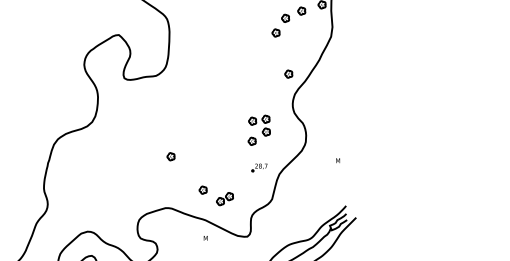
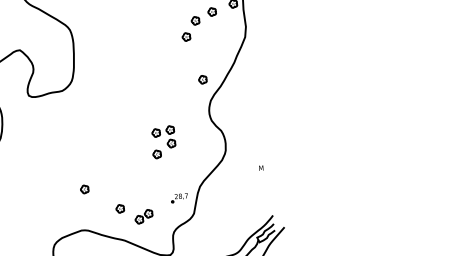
part: (258, 129) -> (163, 141), moved
part: (170, 156) -> (84, 189), moved
part: (259, 167) -> (179, 197), moved

